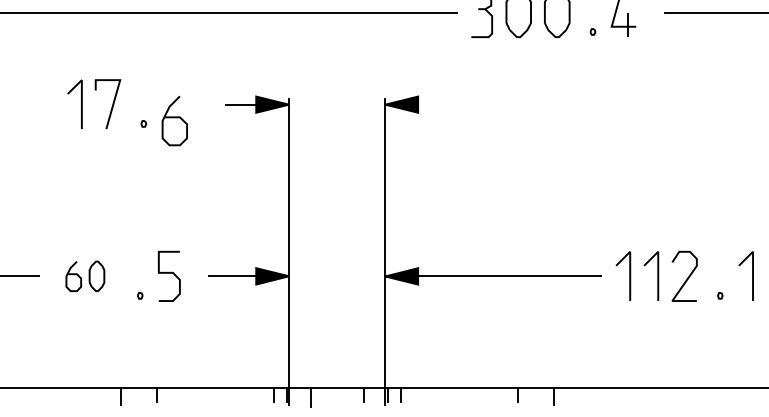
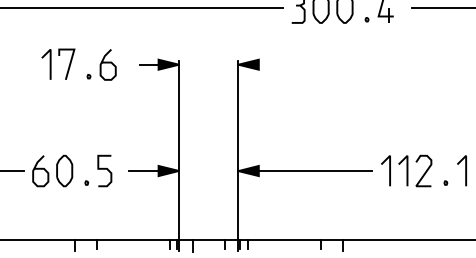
curve: (173, 118) -> (107, 63), moved
part: (84, 275) -> (52, 170), size x1.67

